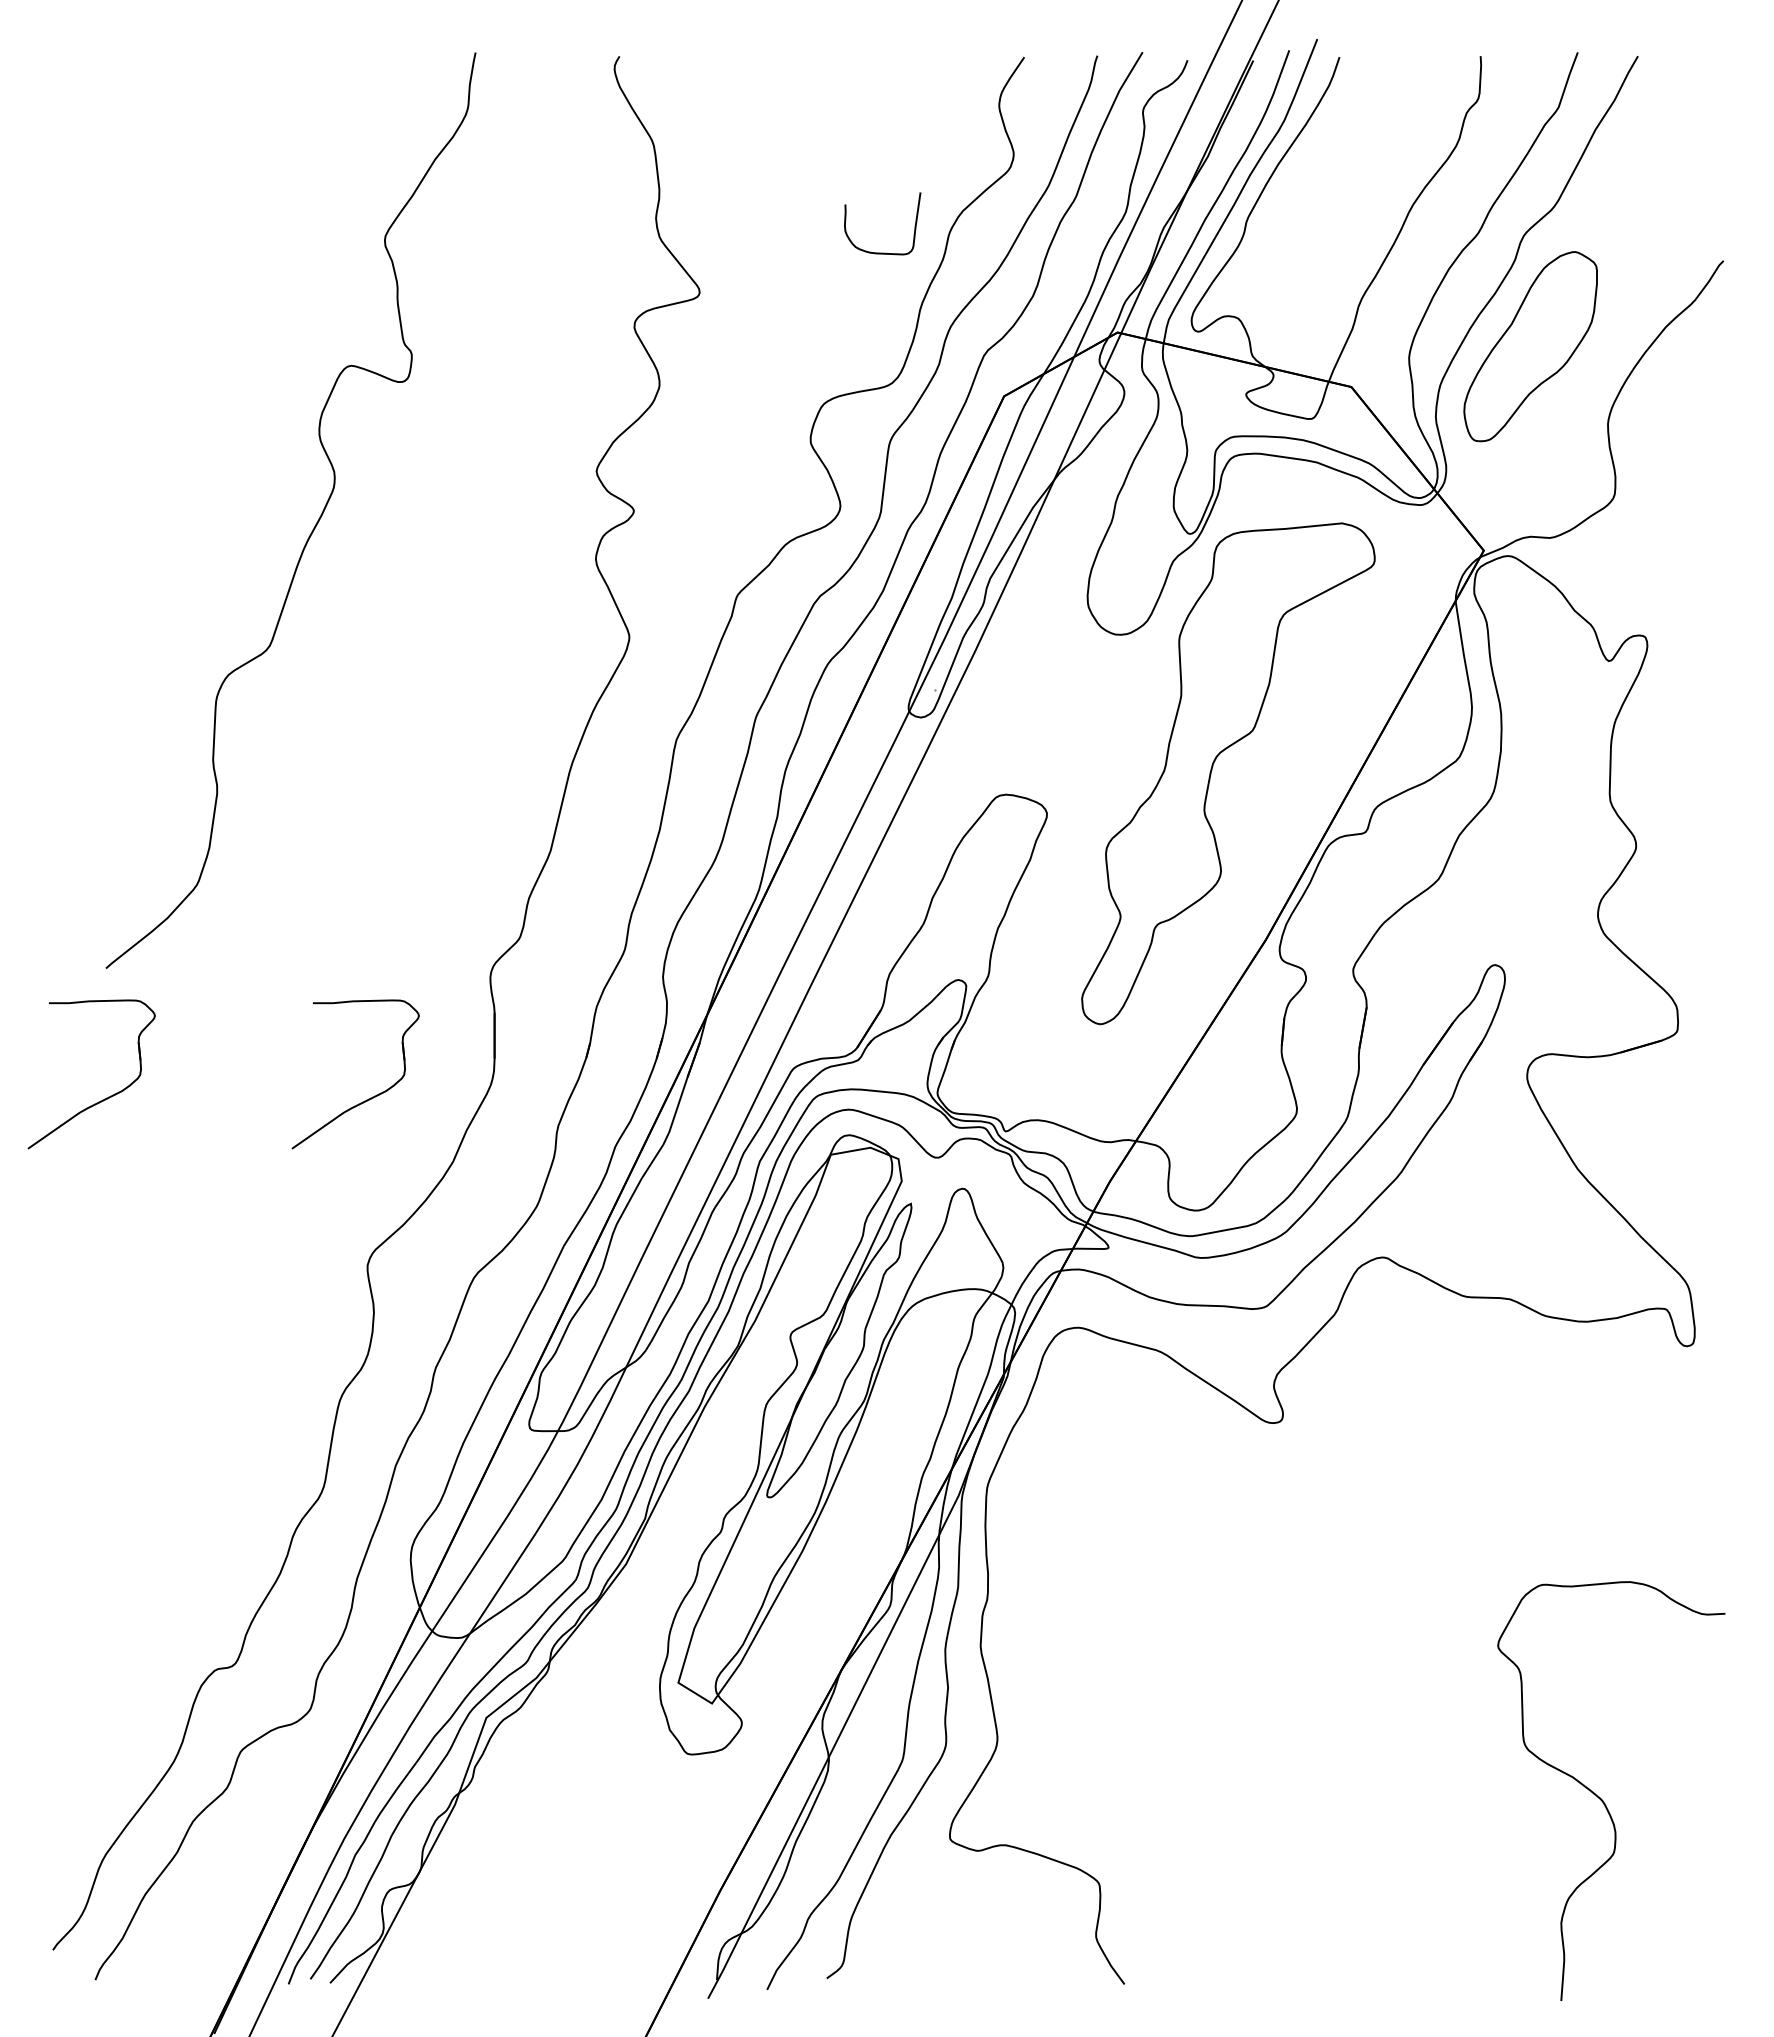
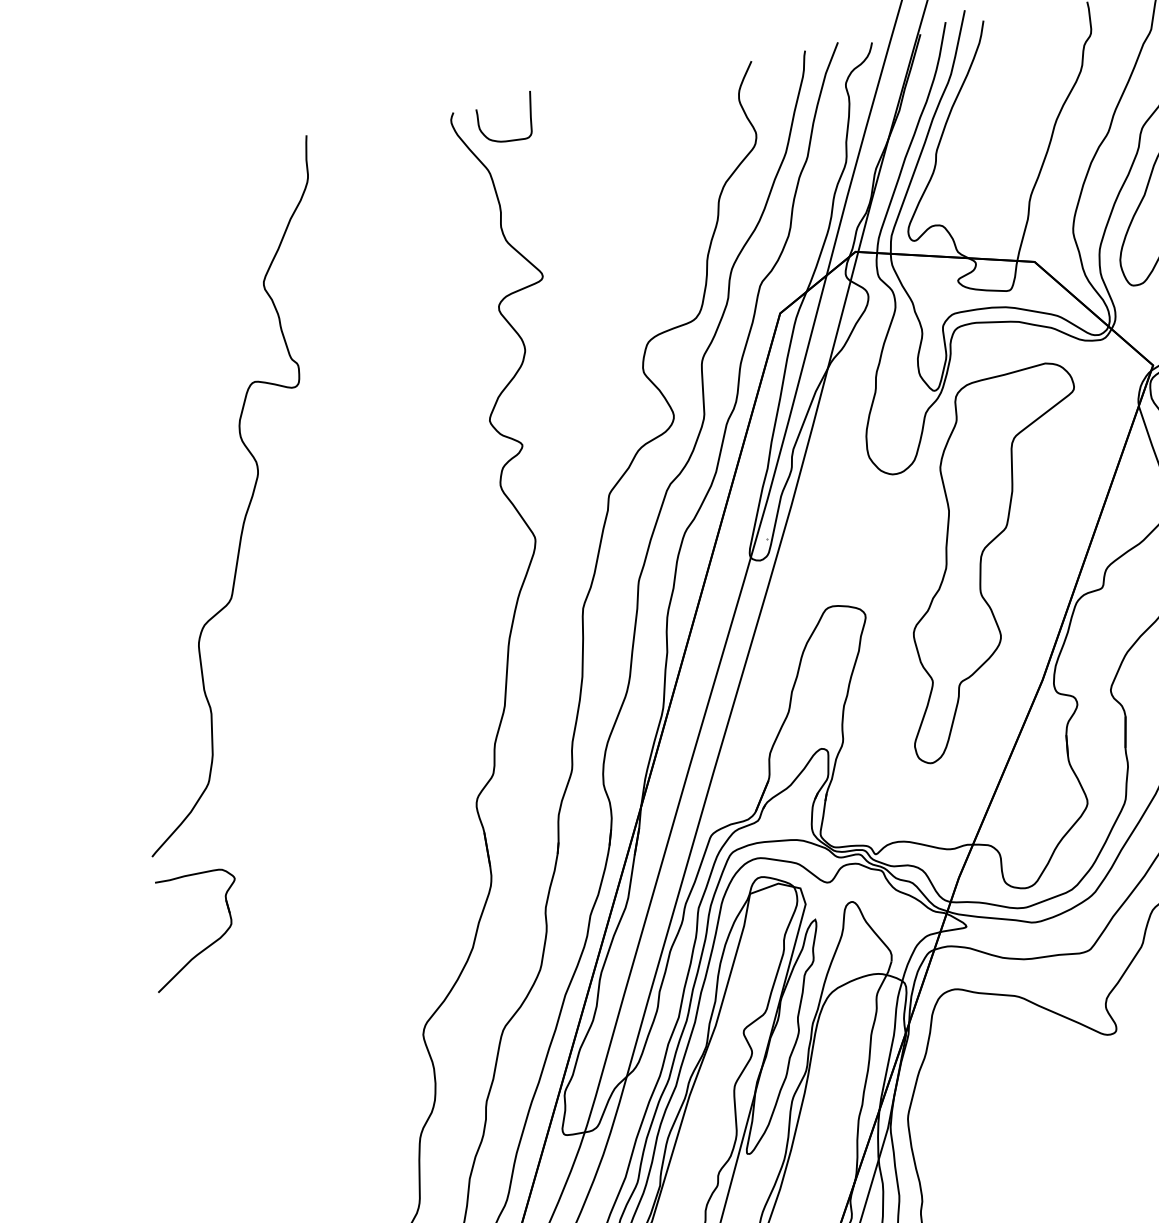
curve: (882, 252) -> (509, 140), moved
curve: (313, 527) -> (248, 505), moved
part: (368, 1098) -> (402, 911), removed

